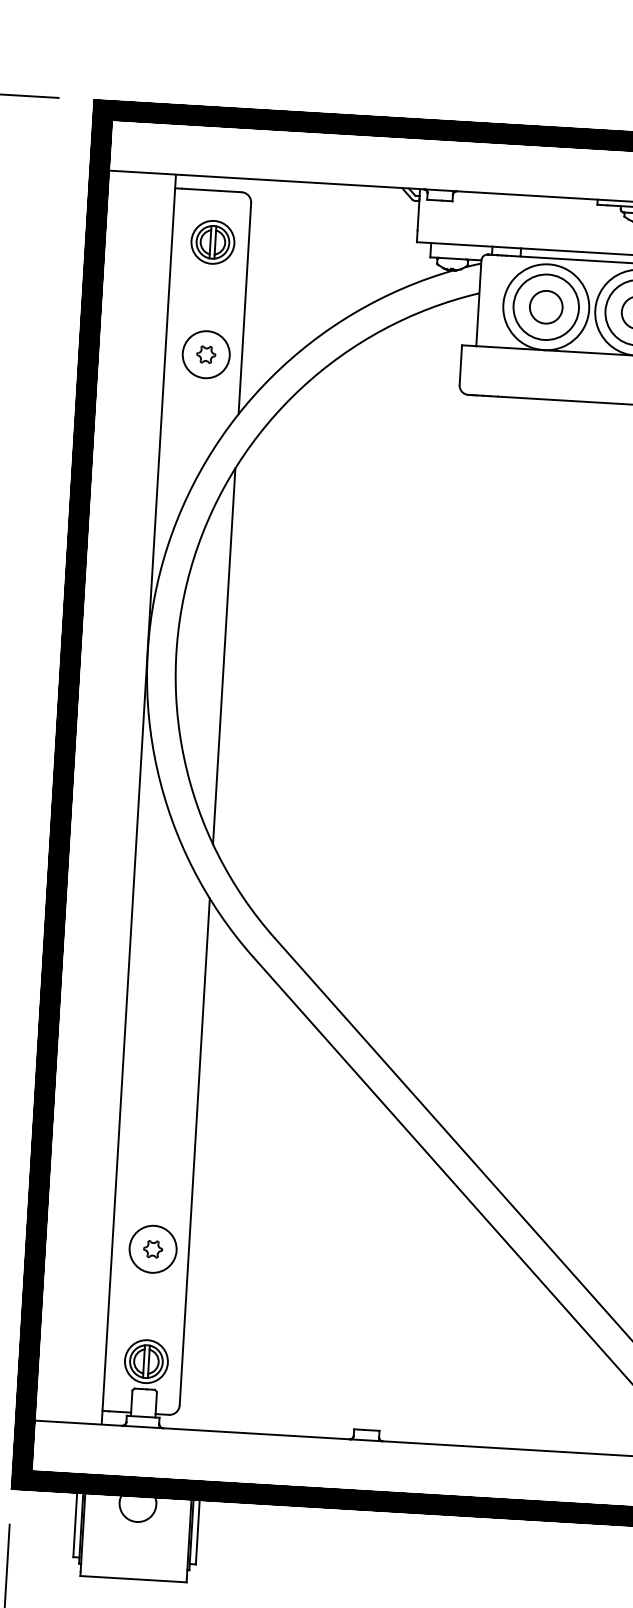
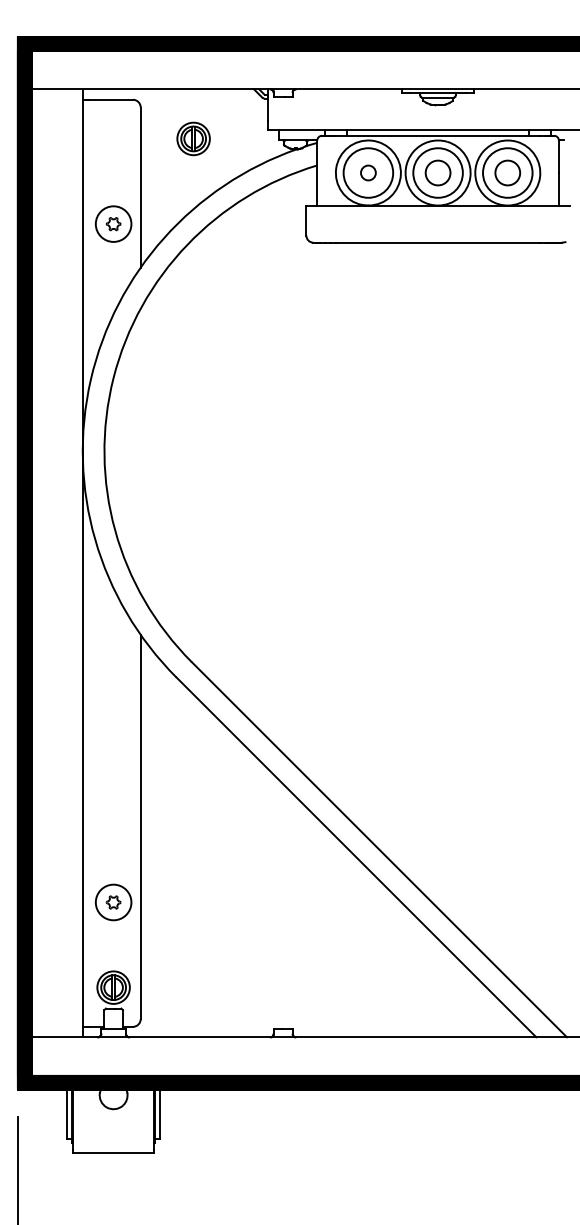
part: (212, 241) -> (193, 138), moved
circle: (546, 306) -> (368, 172), size x0.6
line: (223, 655) -> (140, 450), removed

